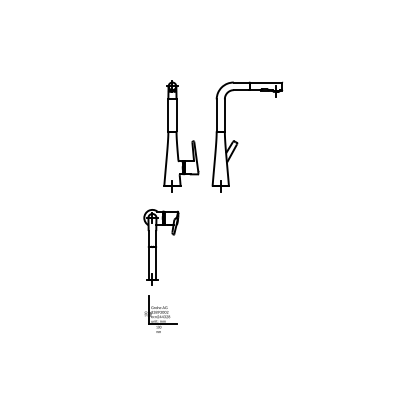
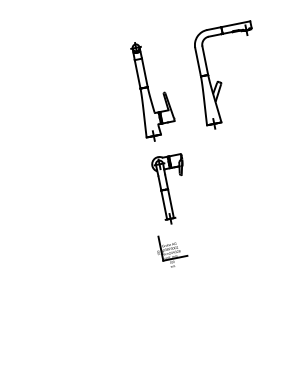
part: (181, 136) -> (153, 90), moved
part: (160, 313) -> (171, 249), moved

